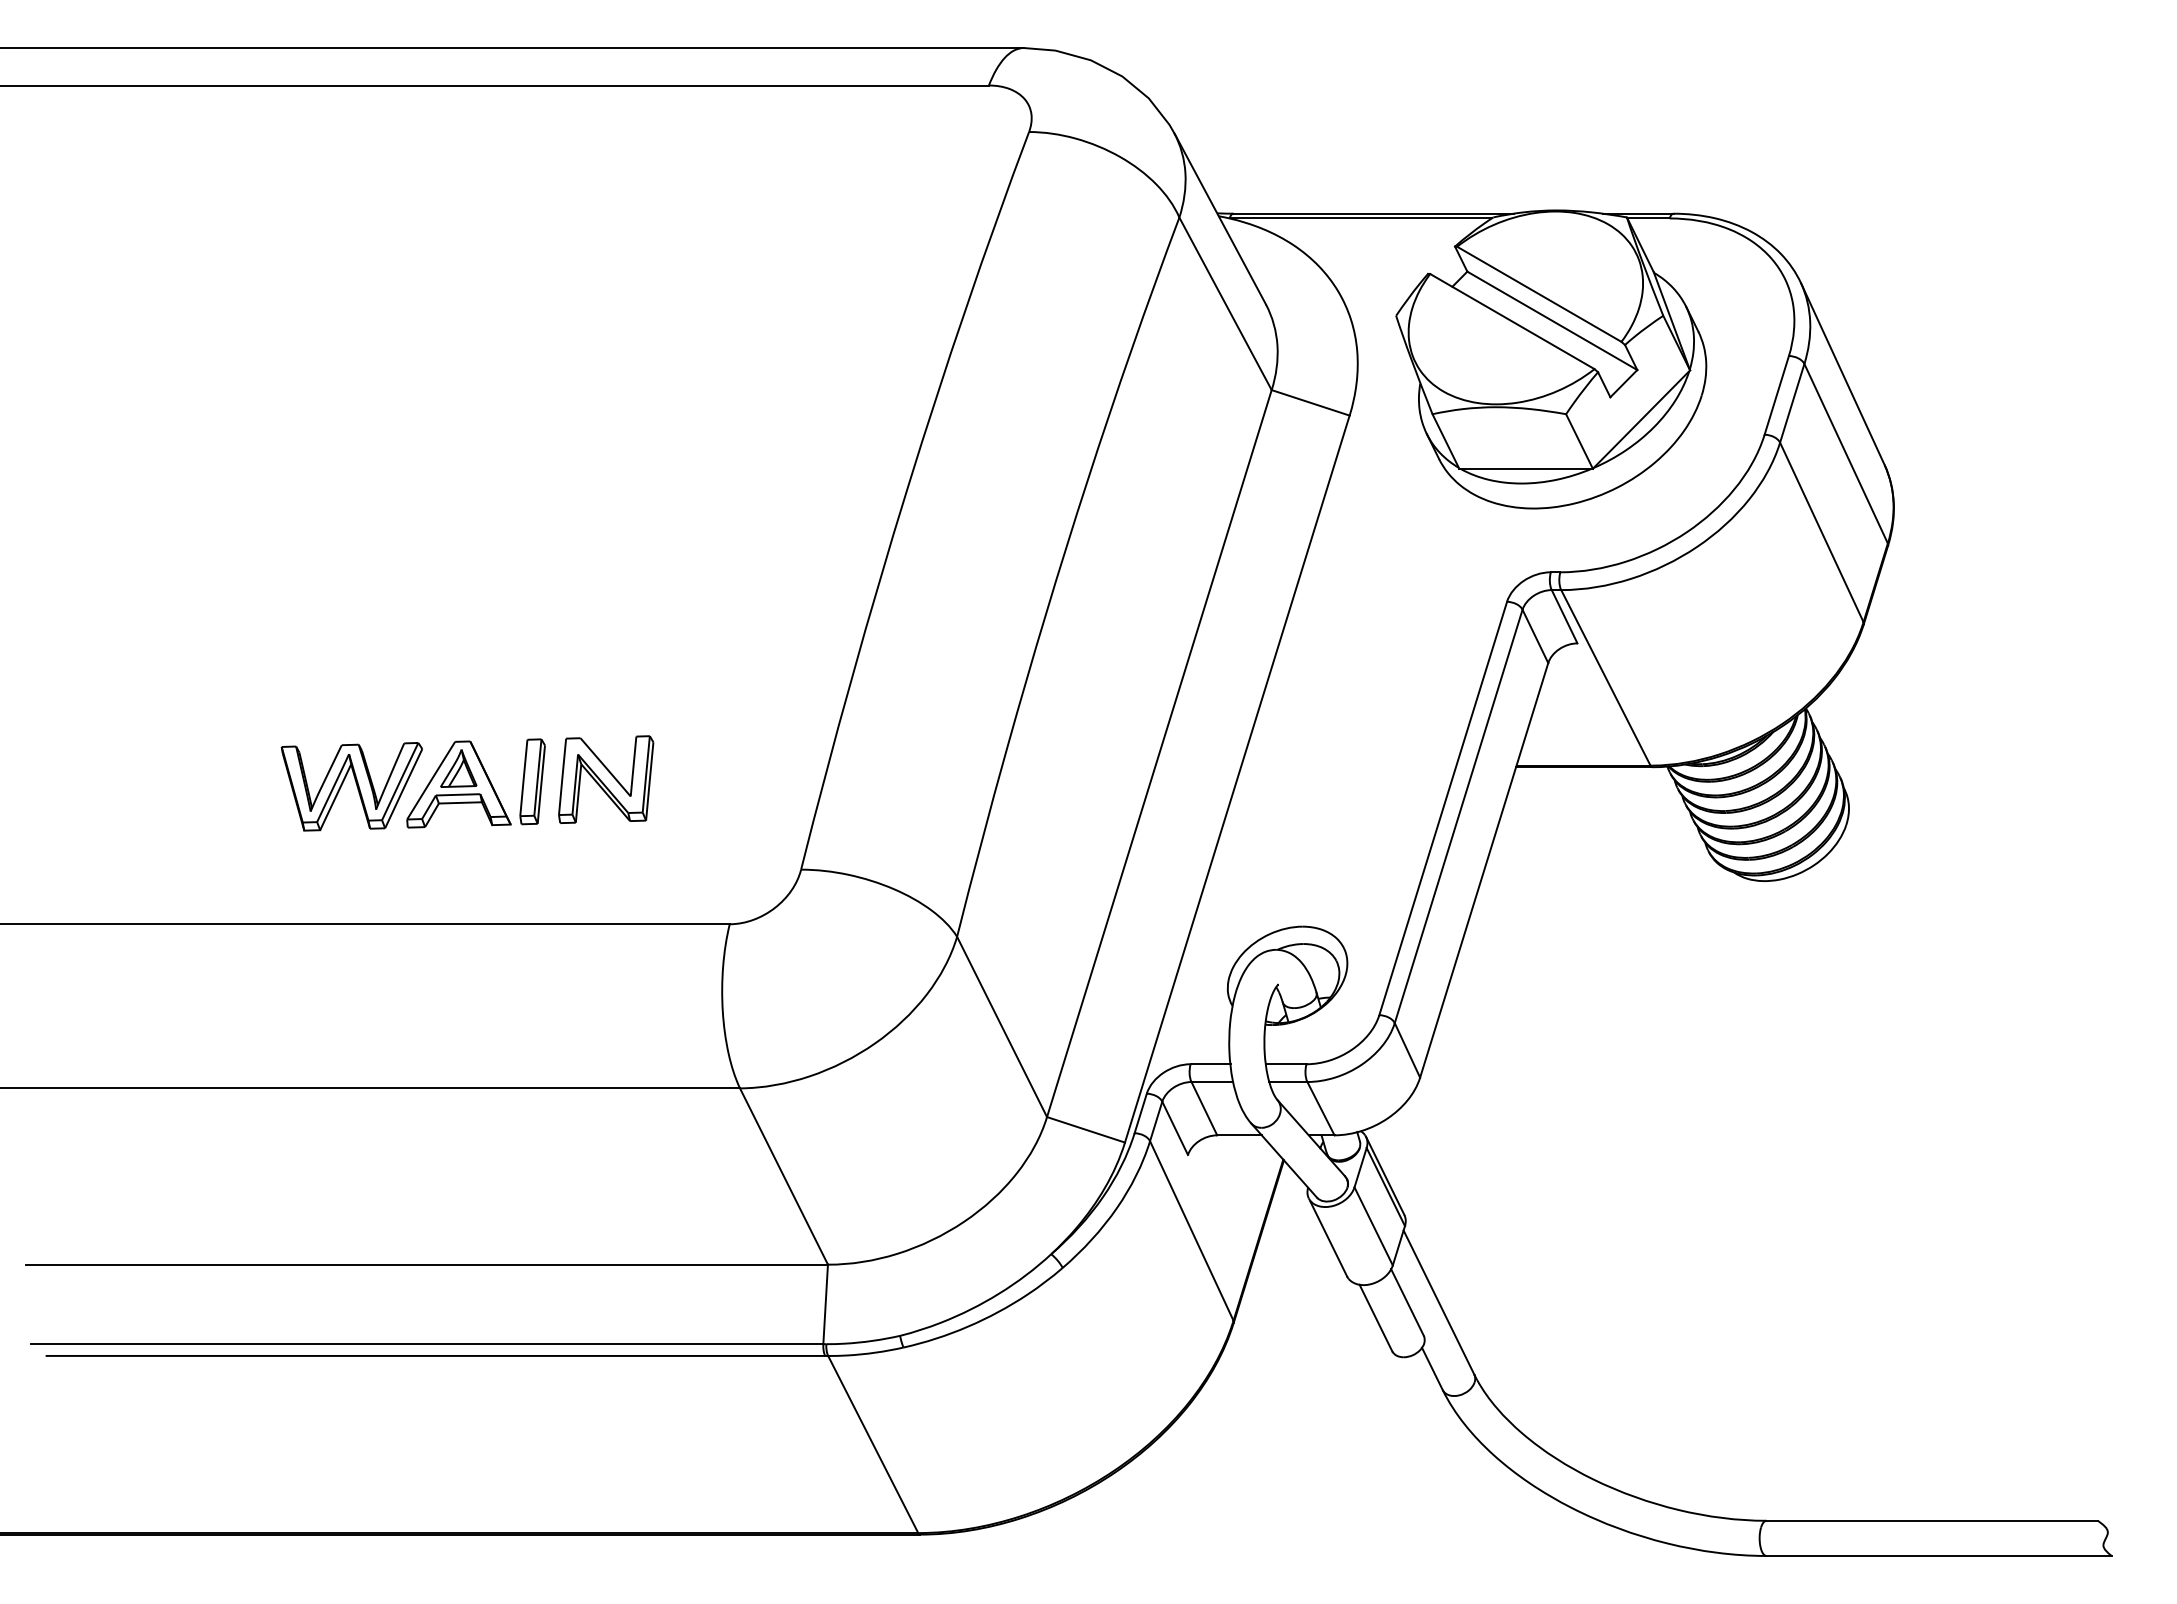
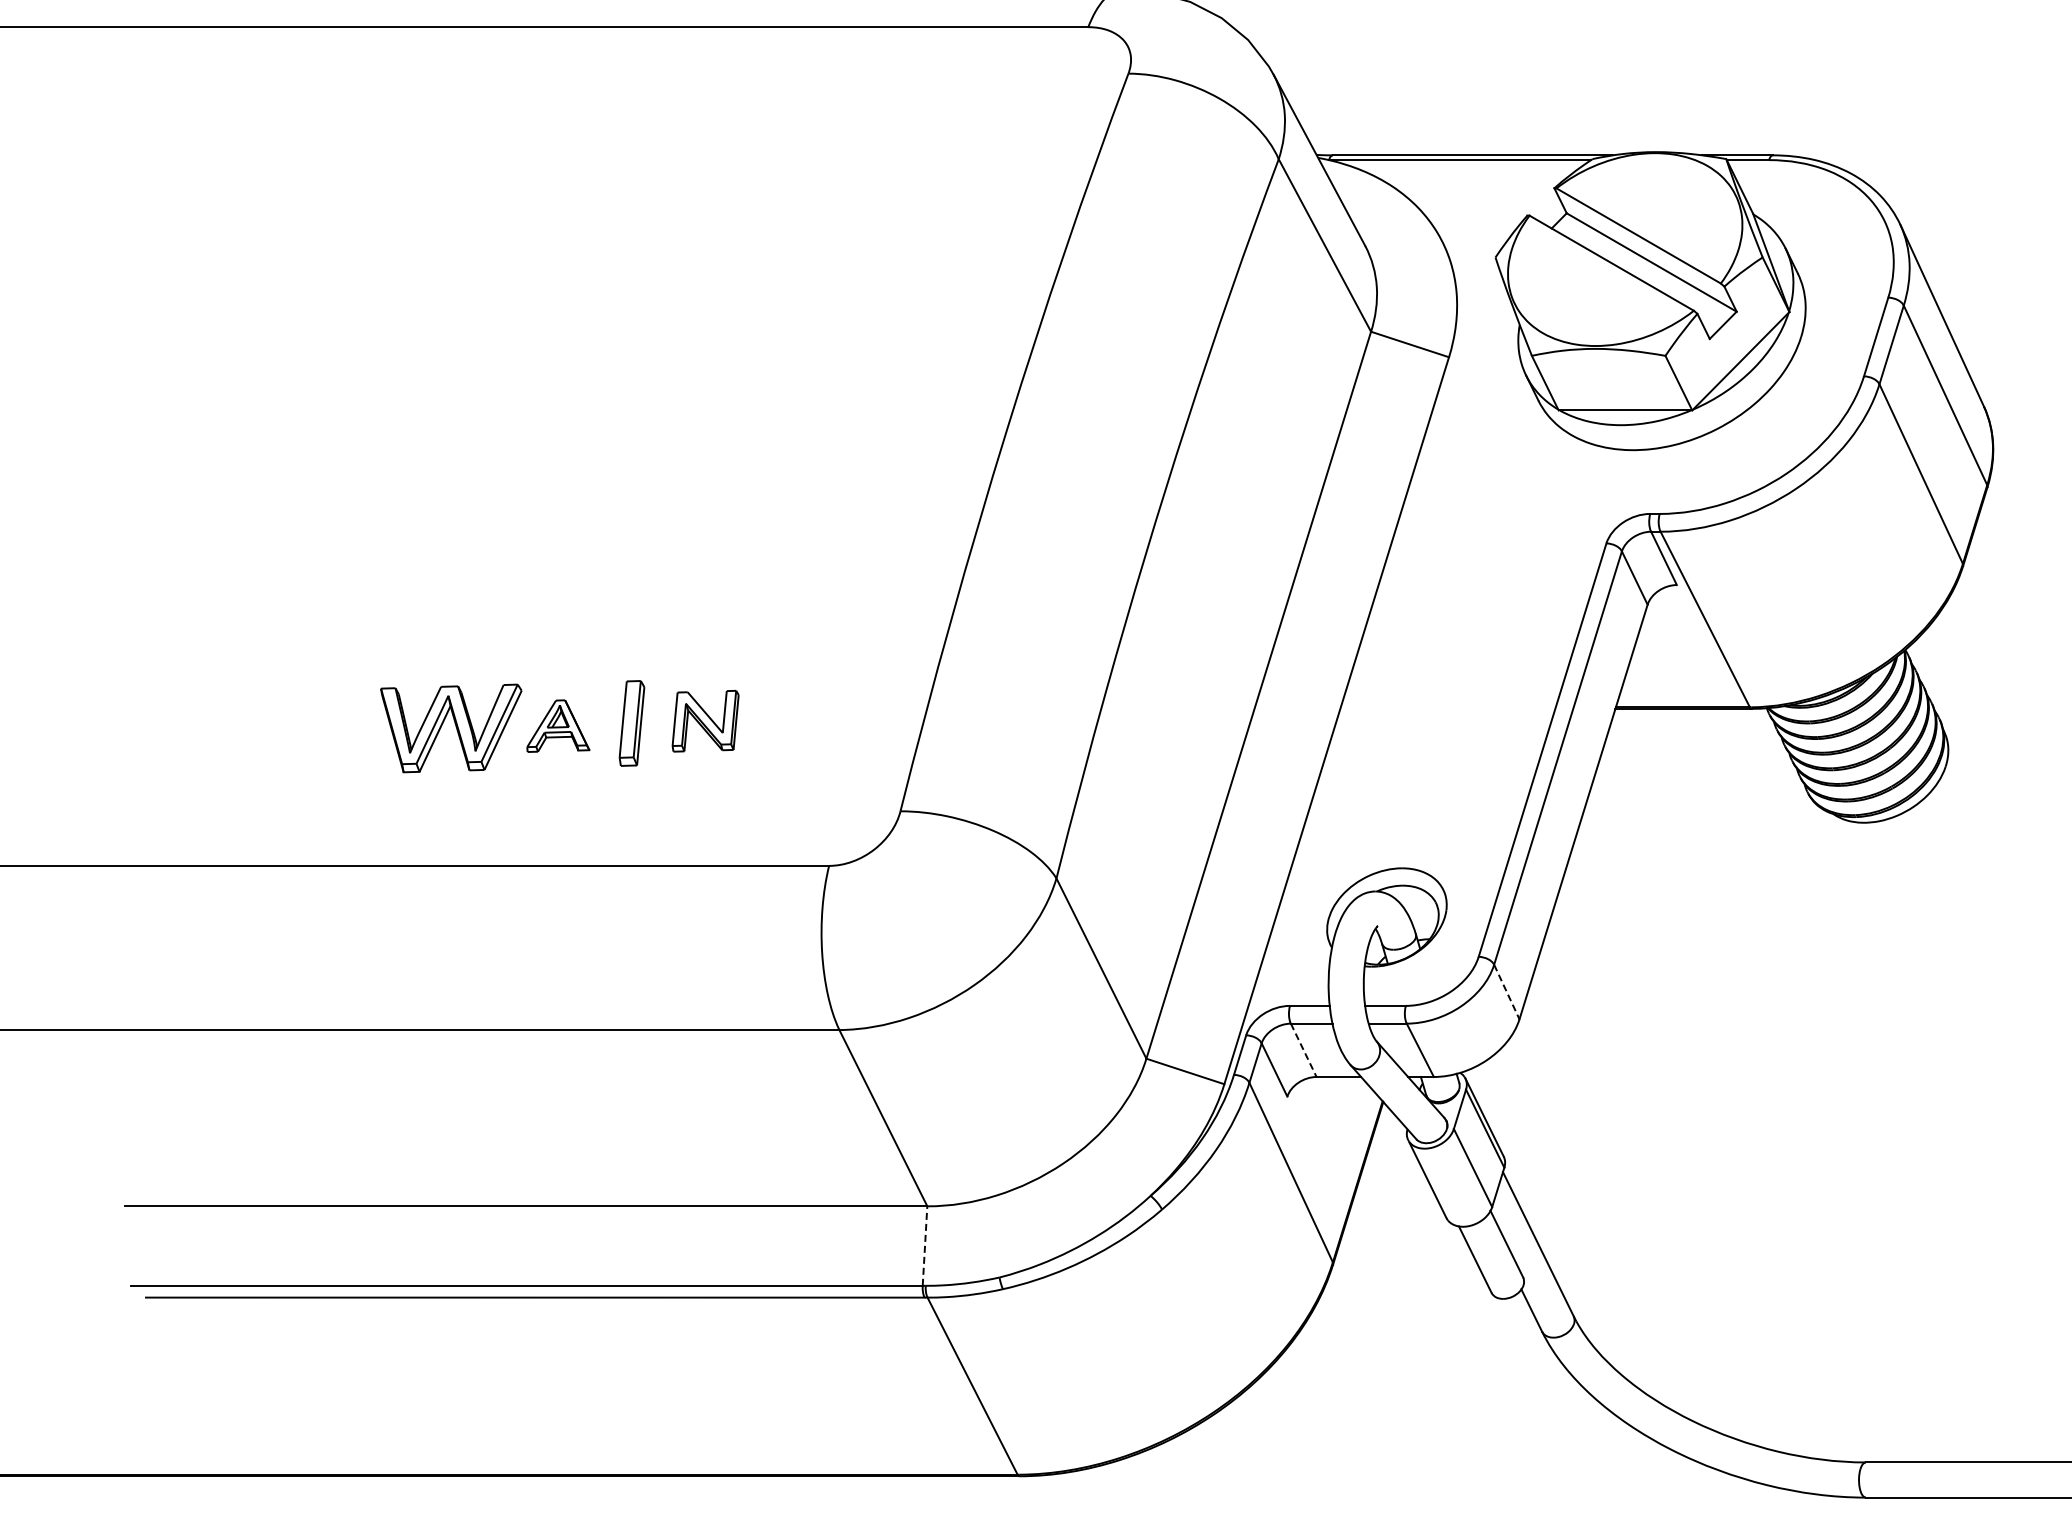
part: (606, 779) -> (705, 721), size x0.7
part: (458, 784) -> (557, 726), size x0.6
line: (1407, 1050) -> (1506, 992), solid -> dashed
line: (1204, 1108) -> (1303, 1050), solid -> dashed
line: (825, 1304) -> (924, 1246), solid -> dashed

